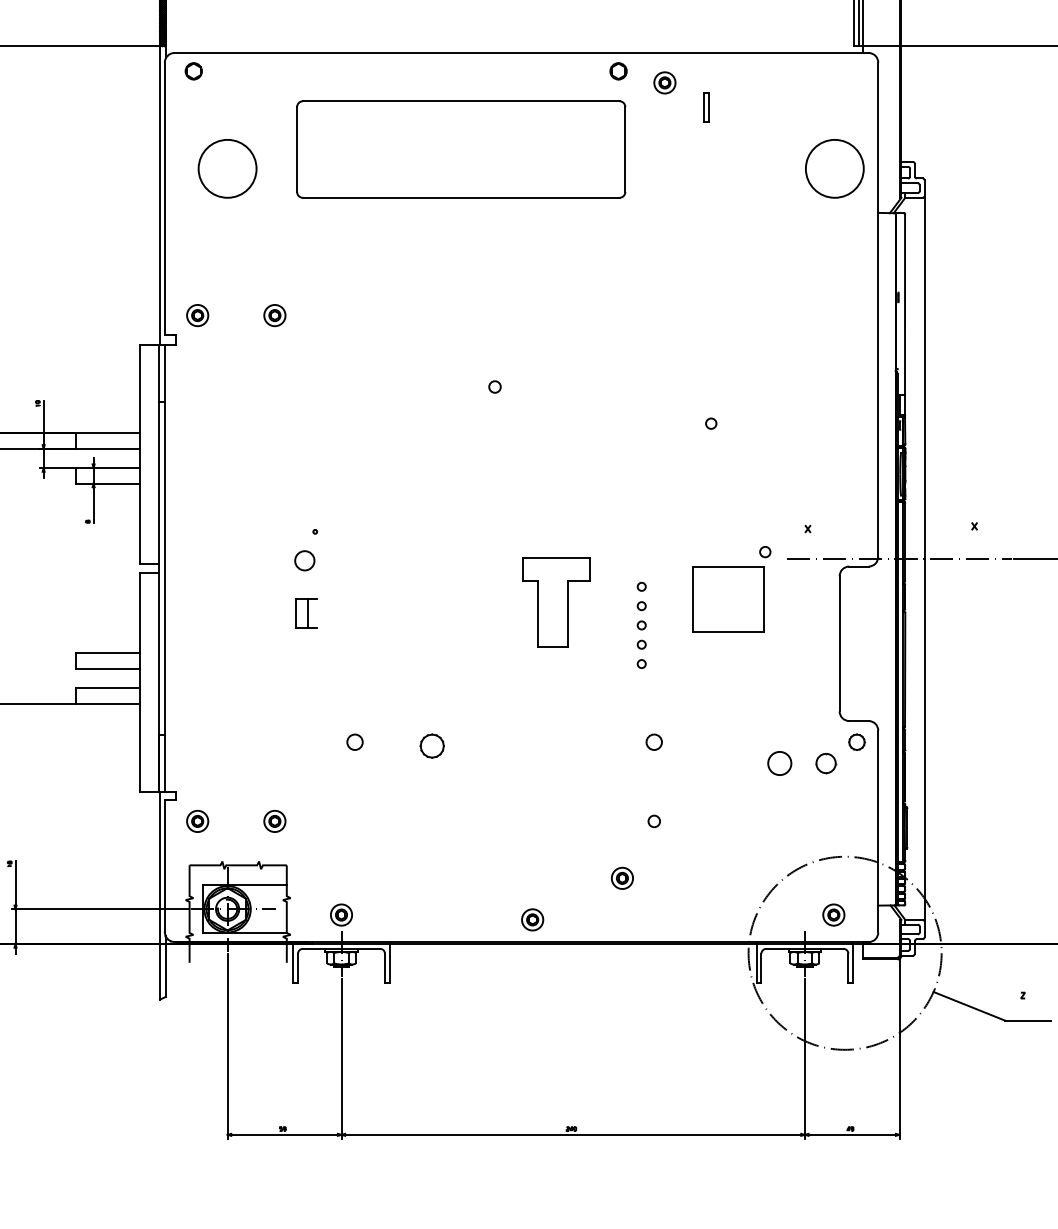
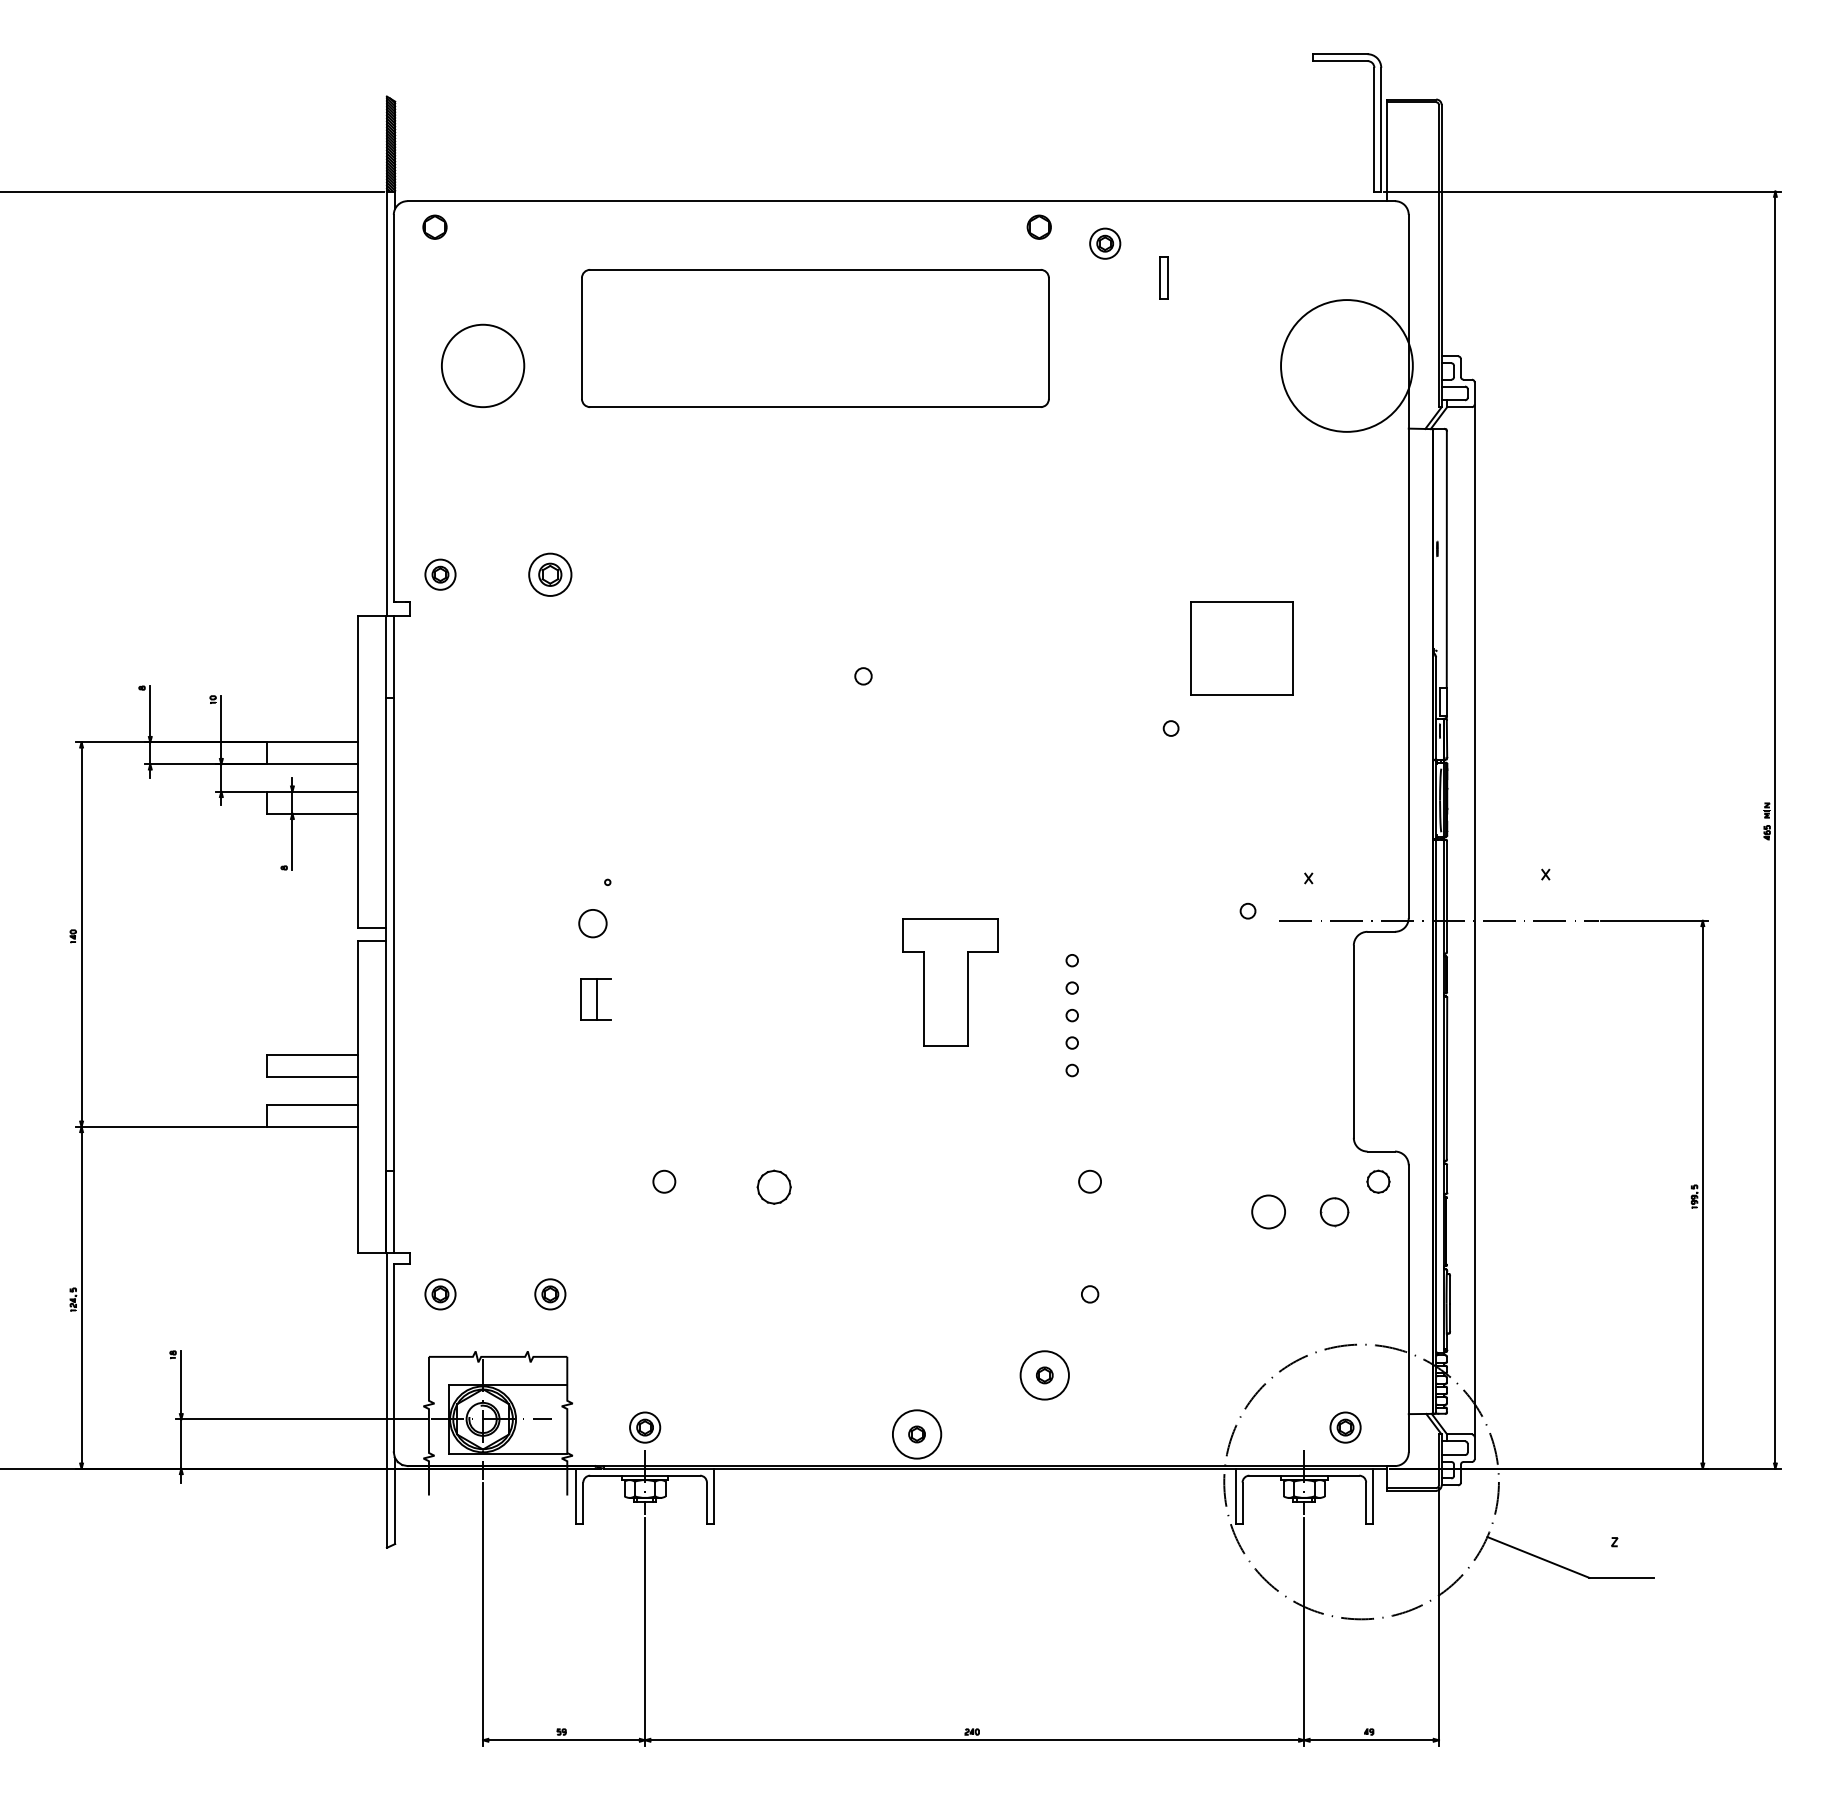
circle: (834, 168) -> (1346, 365), size x1.6
part: (275, 315) -> (550, 574), size x1.4
part: (728, 599) -> (1241, 648), moved
circle: (622, 878) -> (1044, 1375), size x1.6
circle: (532, 919) -> (916, 1434), size x1.6

